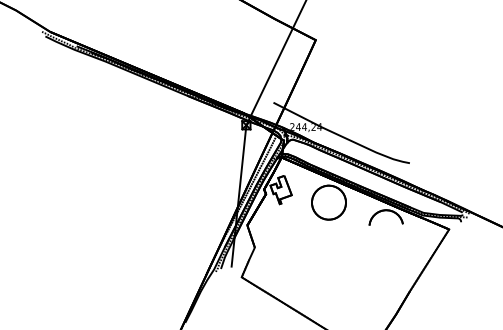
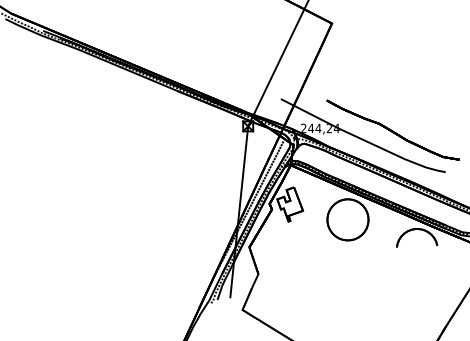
part: (366, 128) -> (393, 130), added

